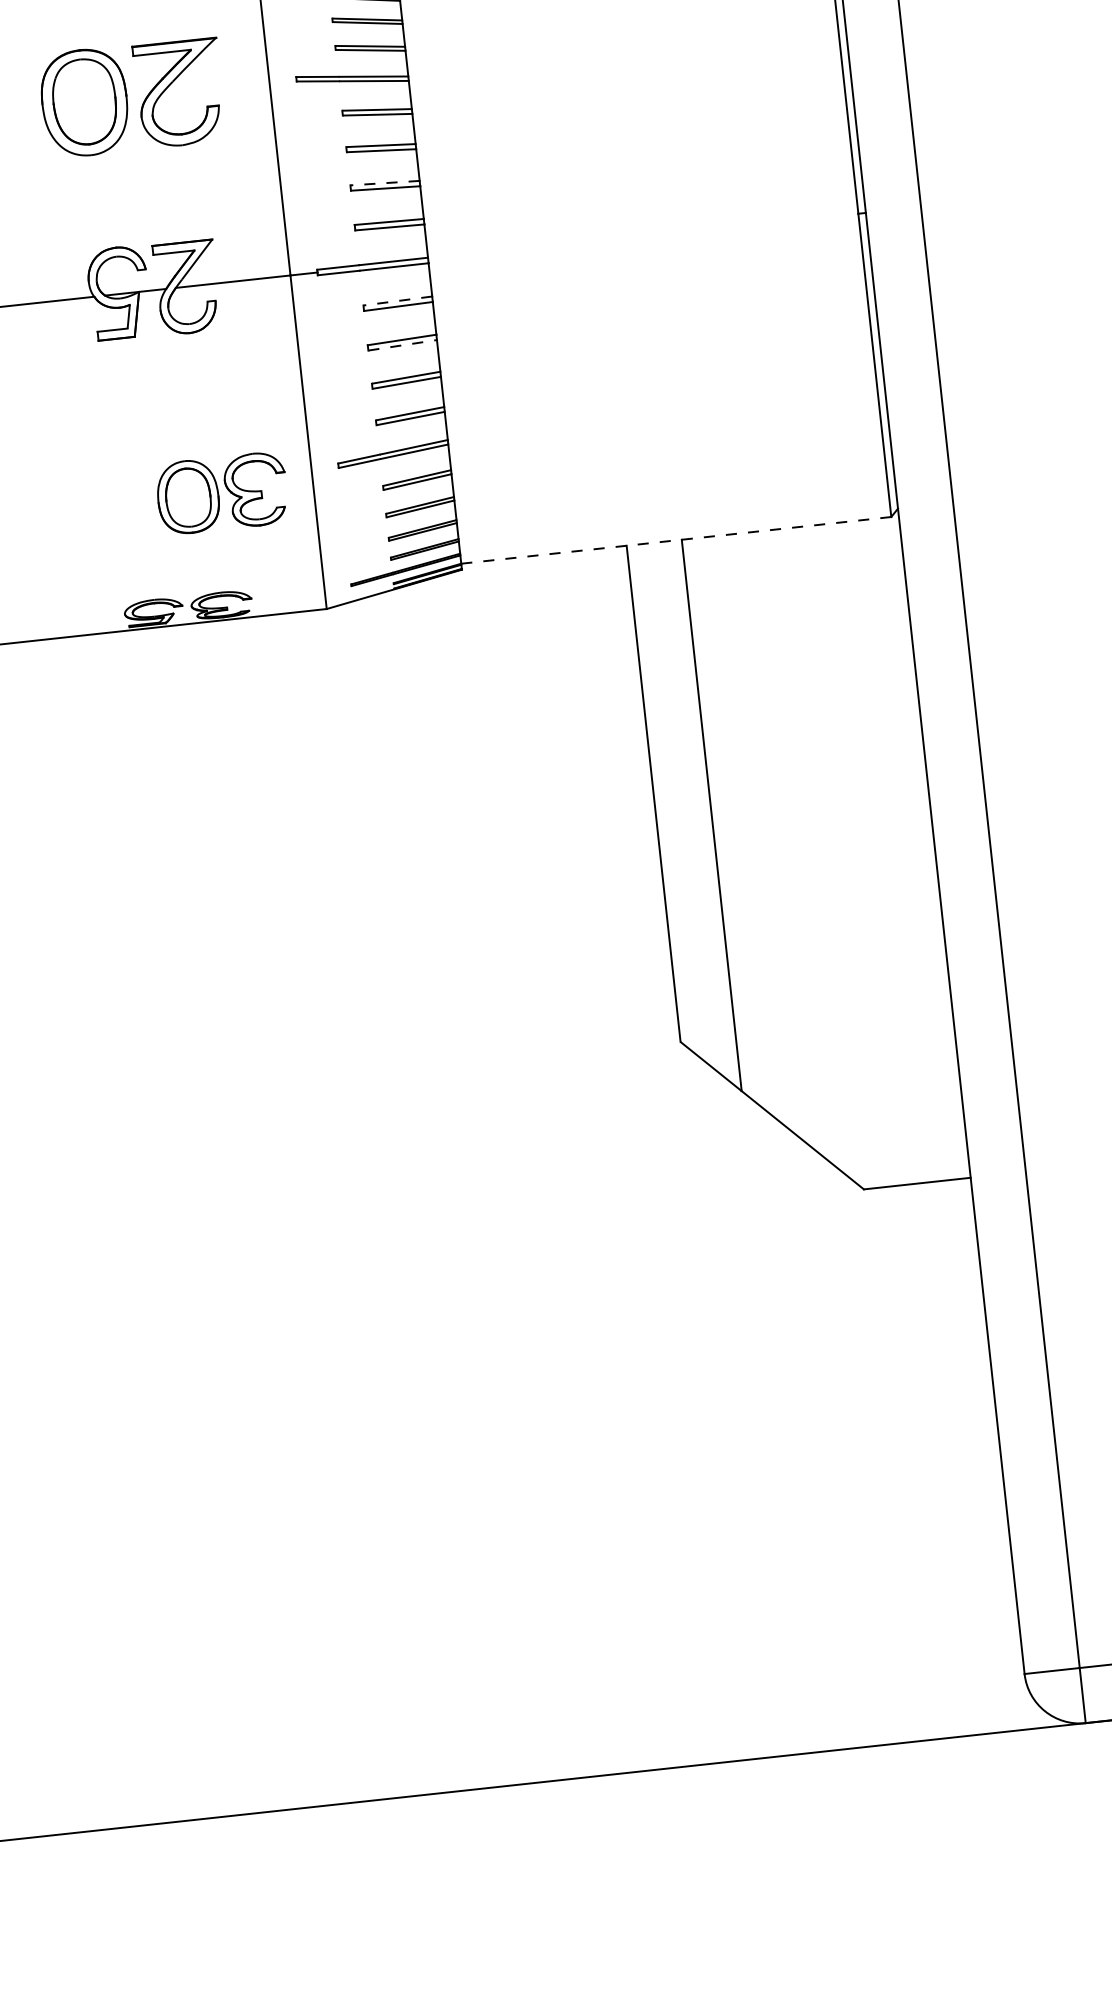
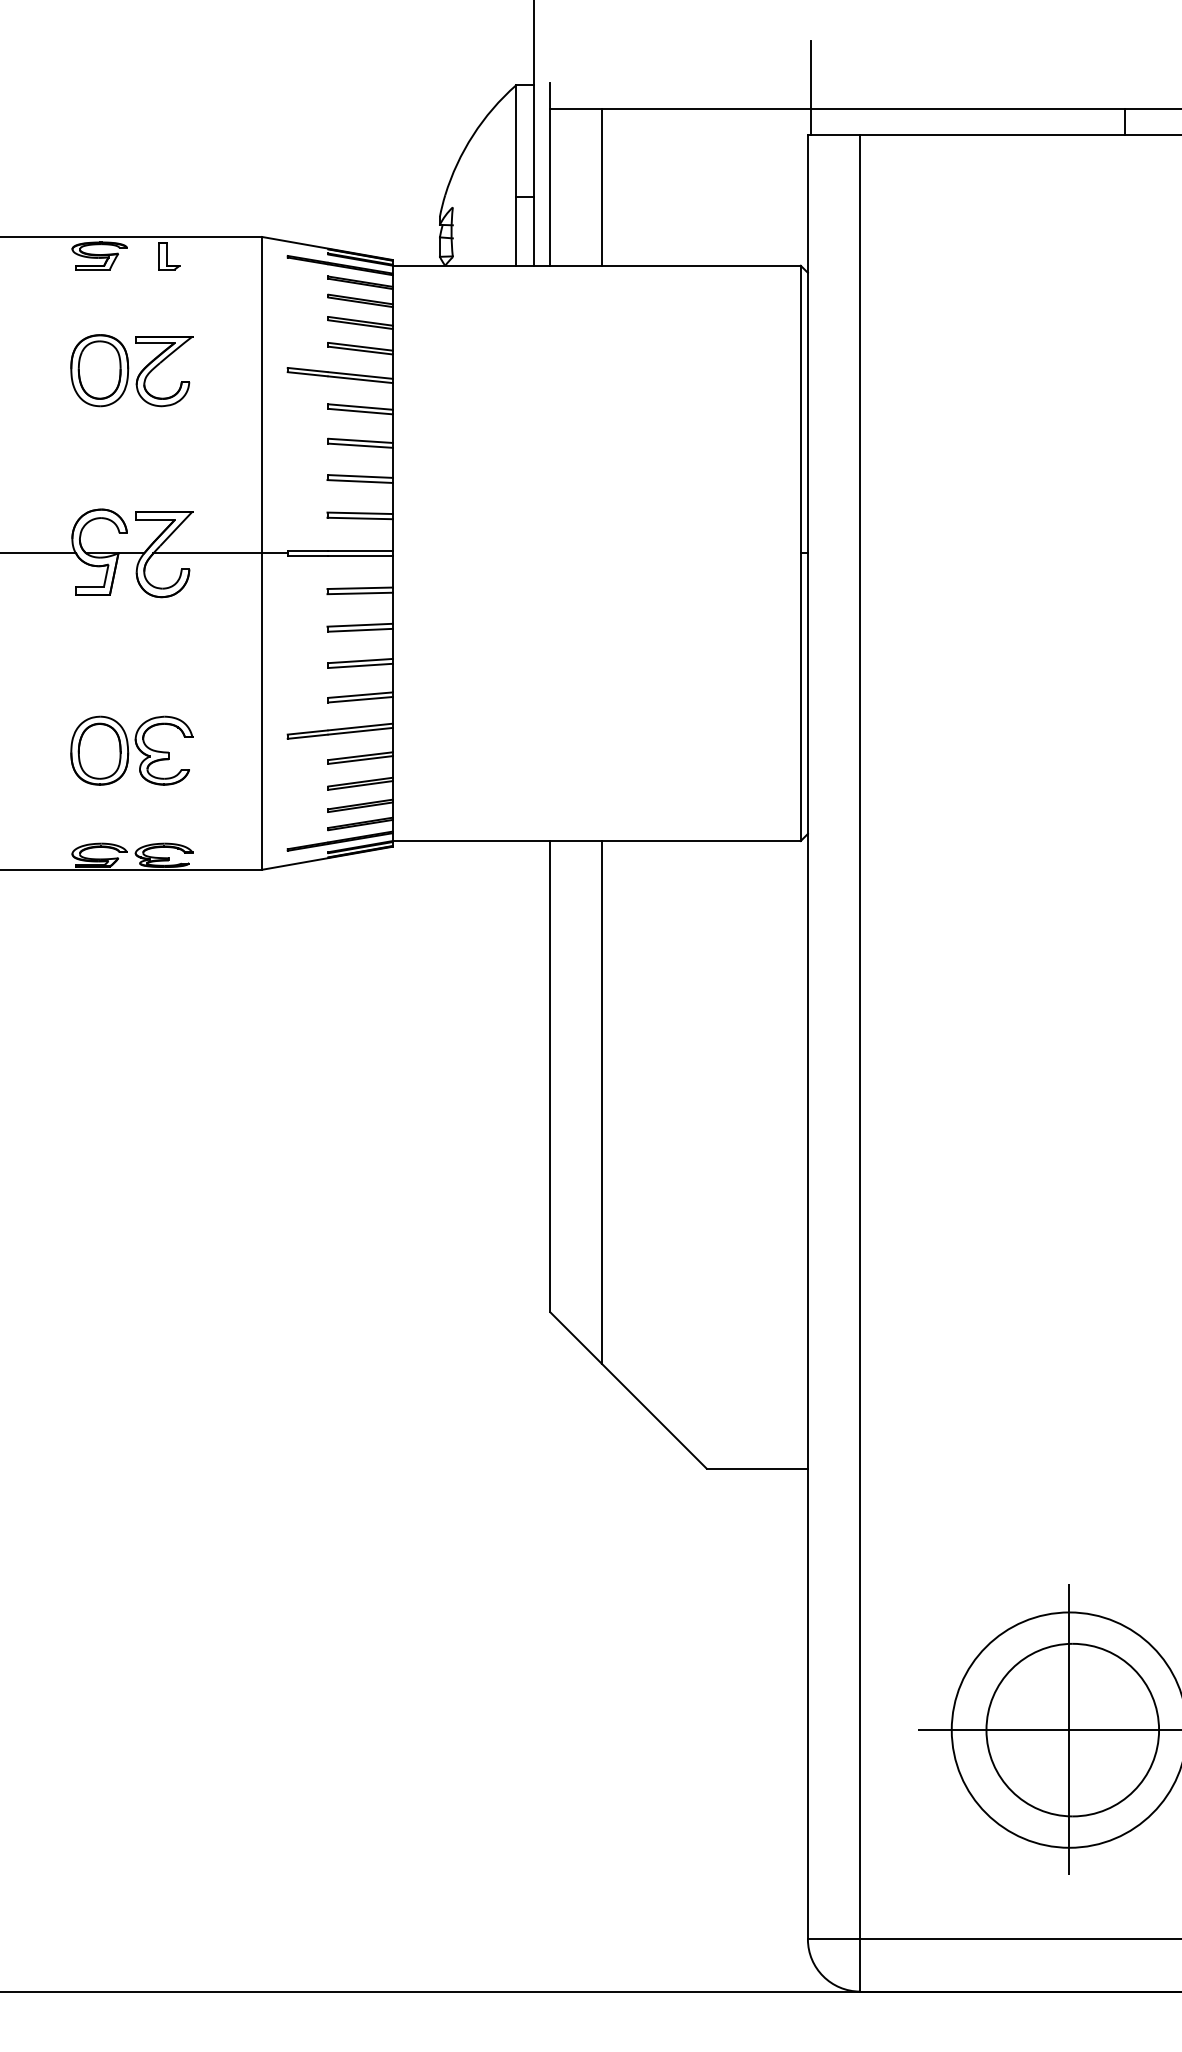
part: (131, 97) -> (131, 370), size x0.71
line: (384, 183) -> (359, 476), dashed -> solid
line: (398, 301) -> (360, 588), dashed -> solid
line: (404, 345) -> (361, 630), dashed -> solid
part: (221, 493) -> (131, 750), moved
line: (675, 540) -> (596, 841), dashed -> solid

